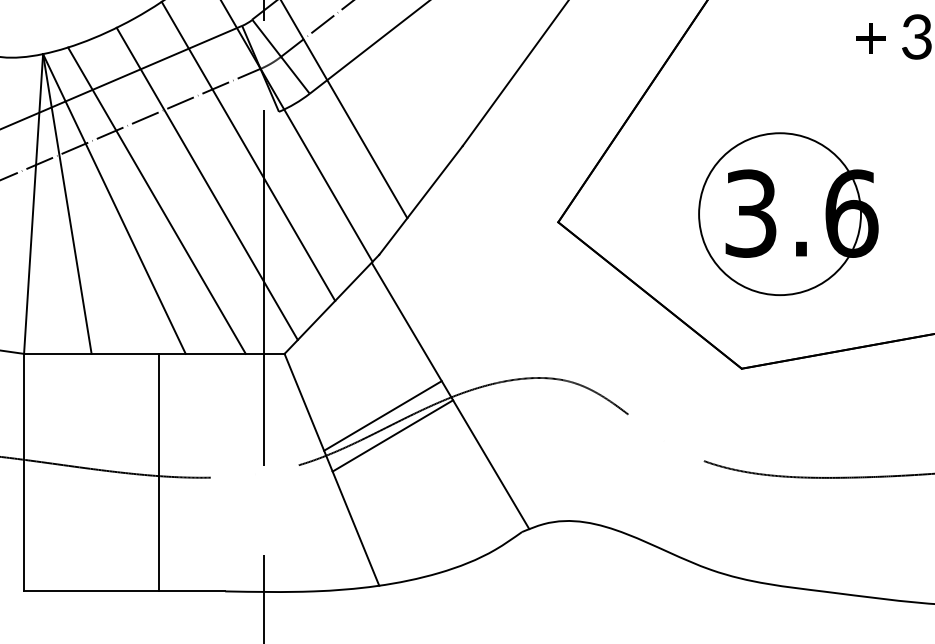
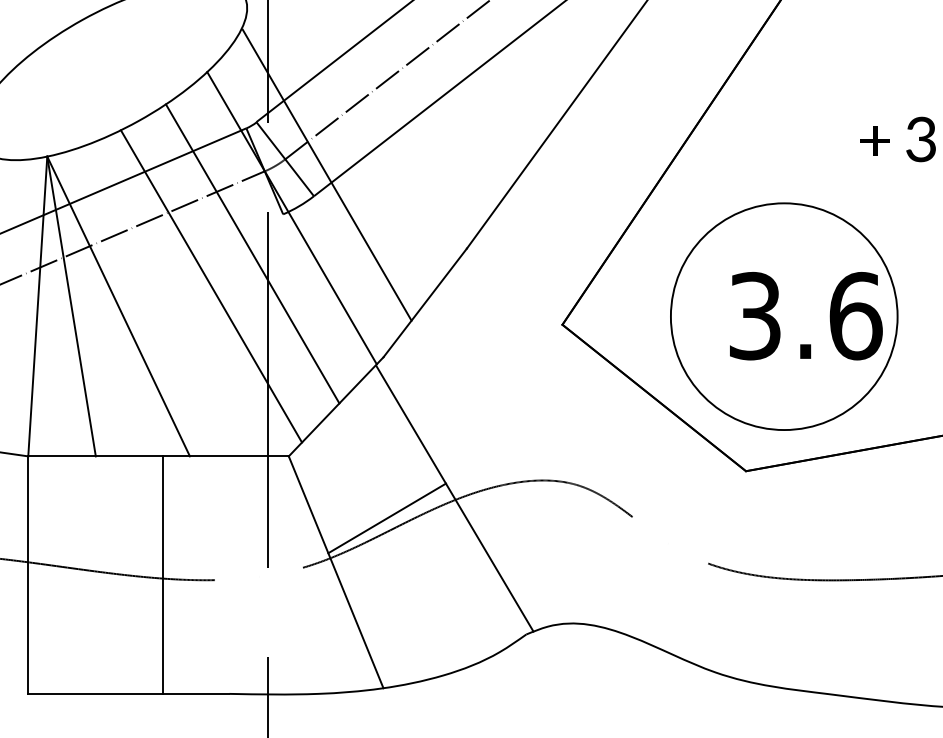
line: (157, 201) -> (161, 303), removed
circle: (780, 214) -> (784, 316), size x1.4
line: (392, 436) -> (396, 538), removed

